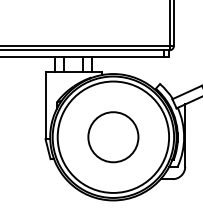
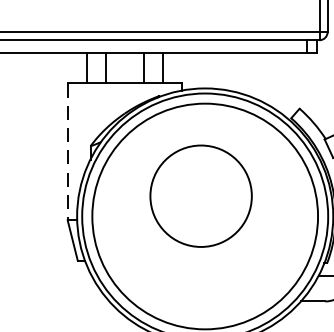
line: (45, 105) -> (67, 152), solid -> dashed
circle: (113, 137) -> (201, 196), moved

